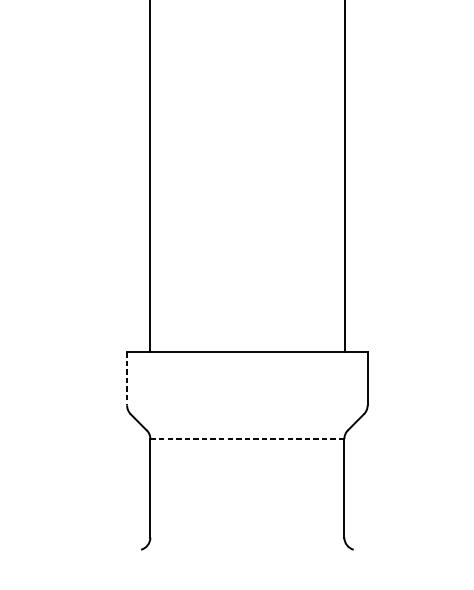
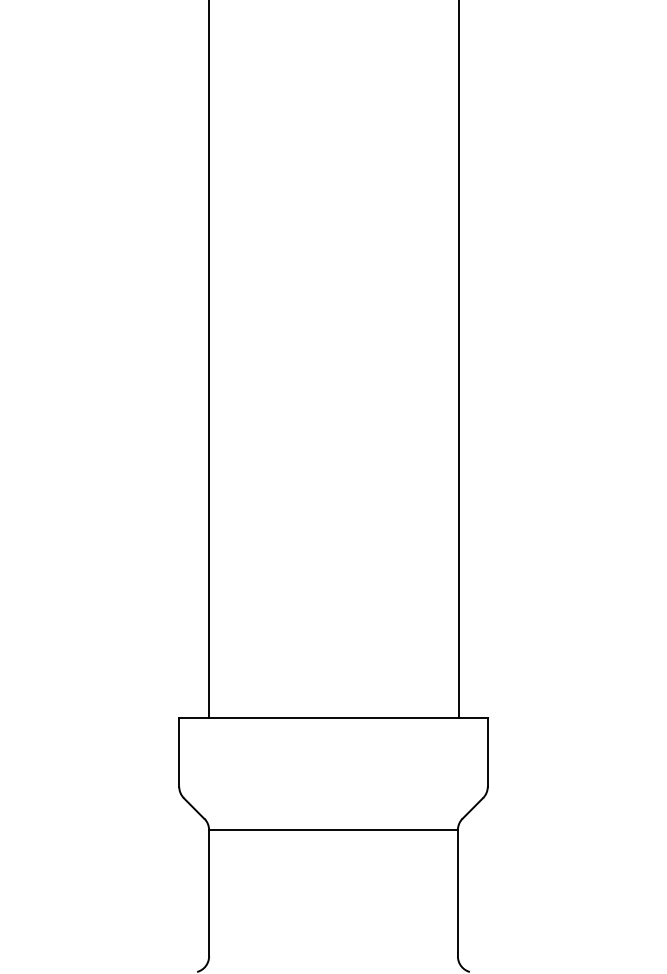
line: (127, 379) -> (179, 753), dashed -> solid
line: (248, 439) -> (334, 830), dashed -> solid

